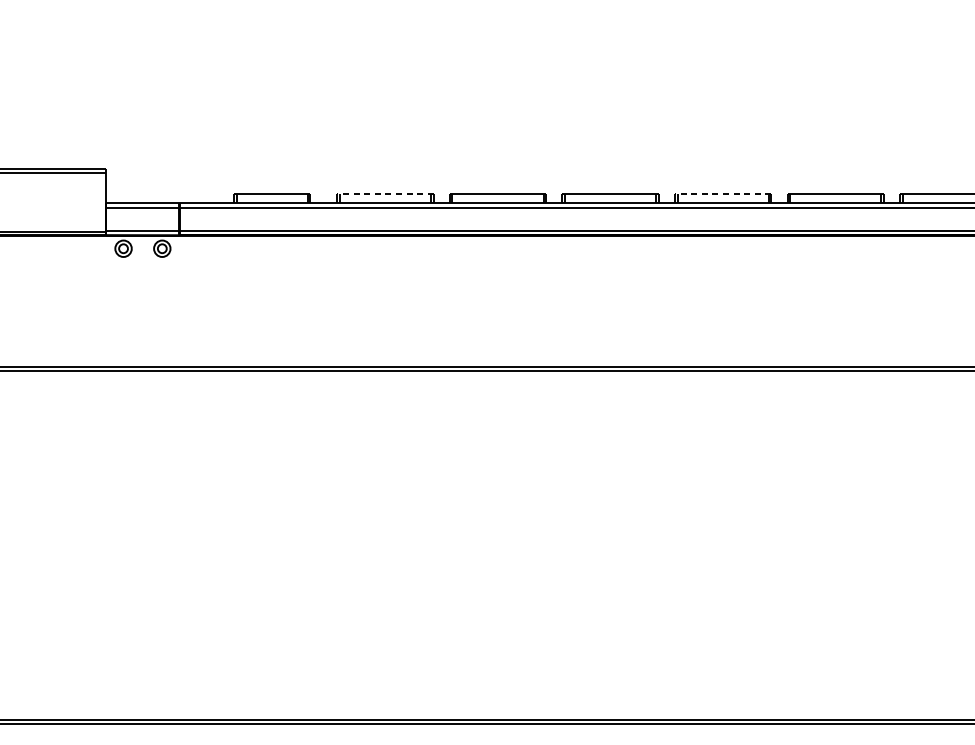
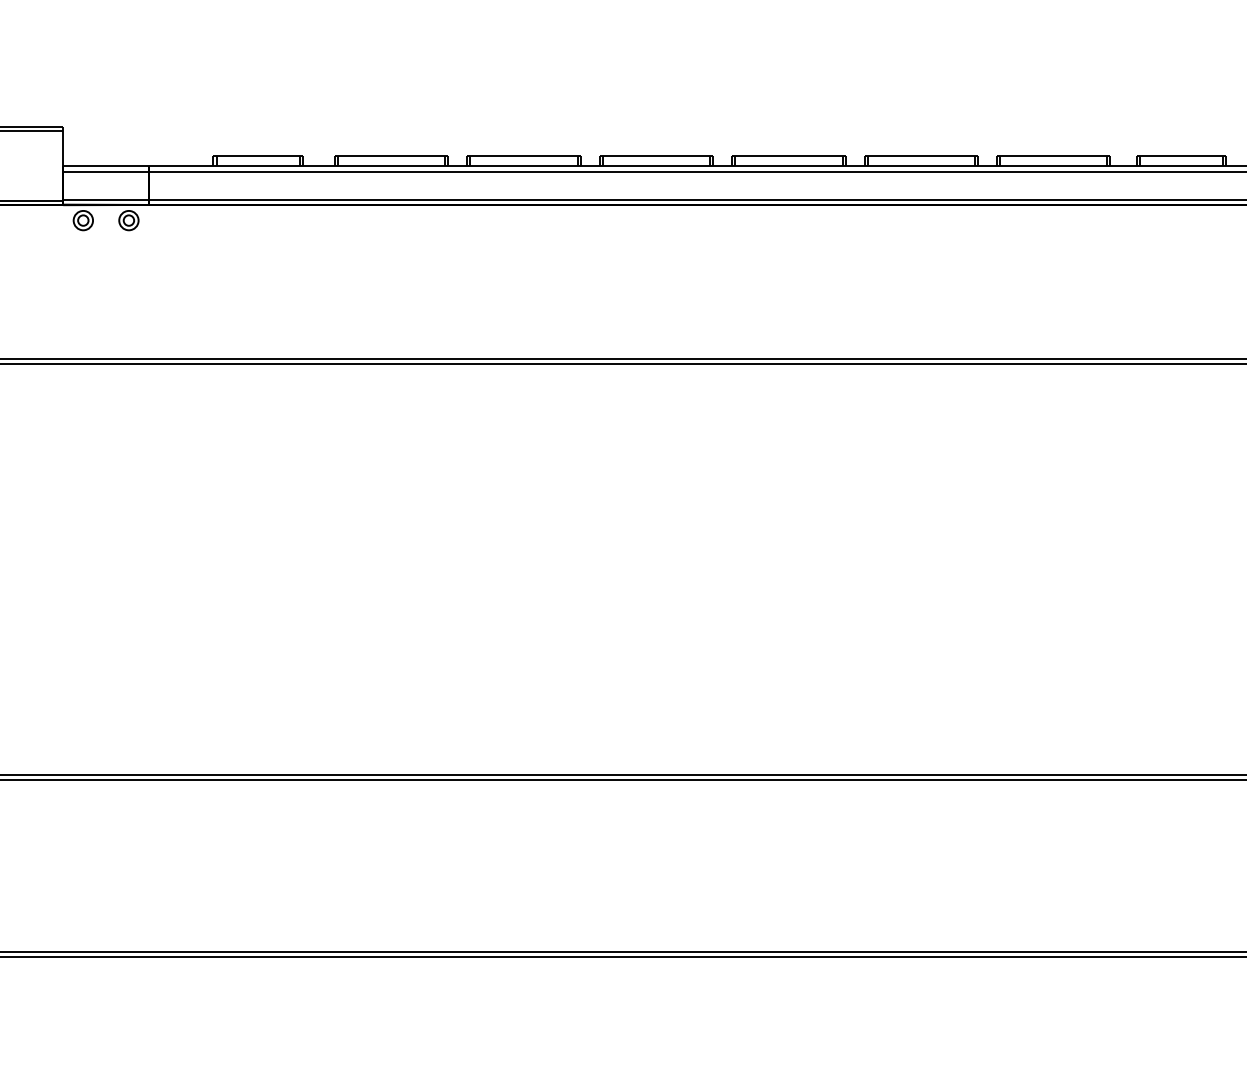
line: (385, 194) -> (391, 156), dashed -> solid
line: (722, 194) -> (788, 156), dashed -> solid

